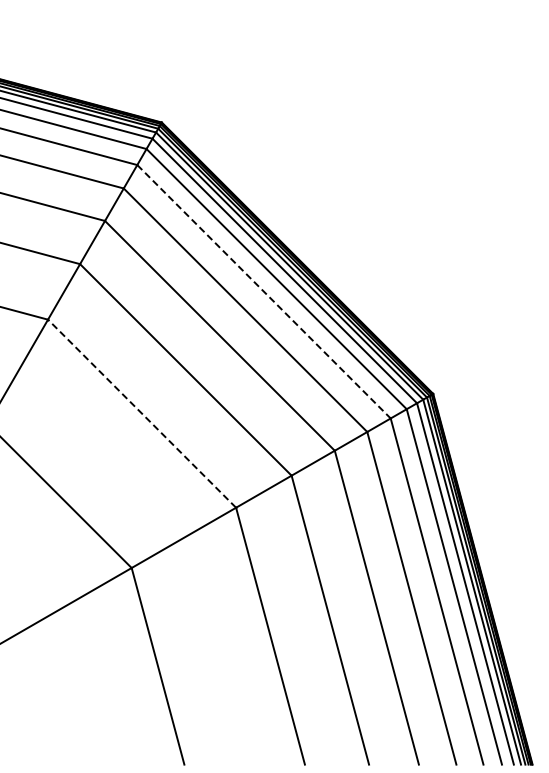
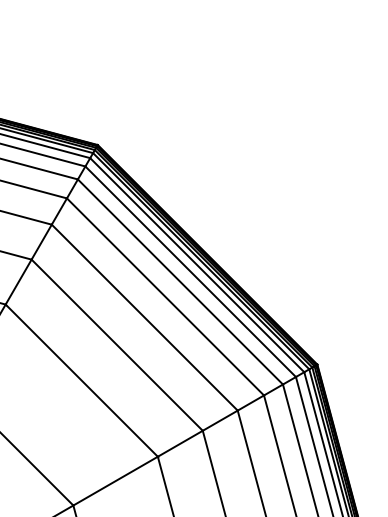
line: (264, 292) -> (180, 282), dashed -> solid
line: (142, 413) -> (82, 380), dashed -> solid

